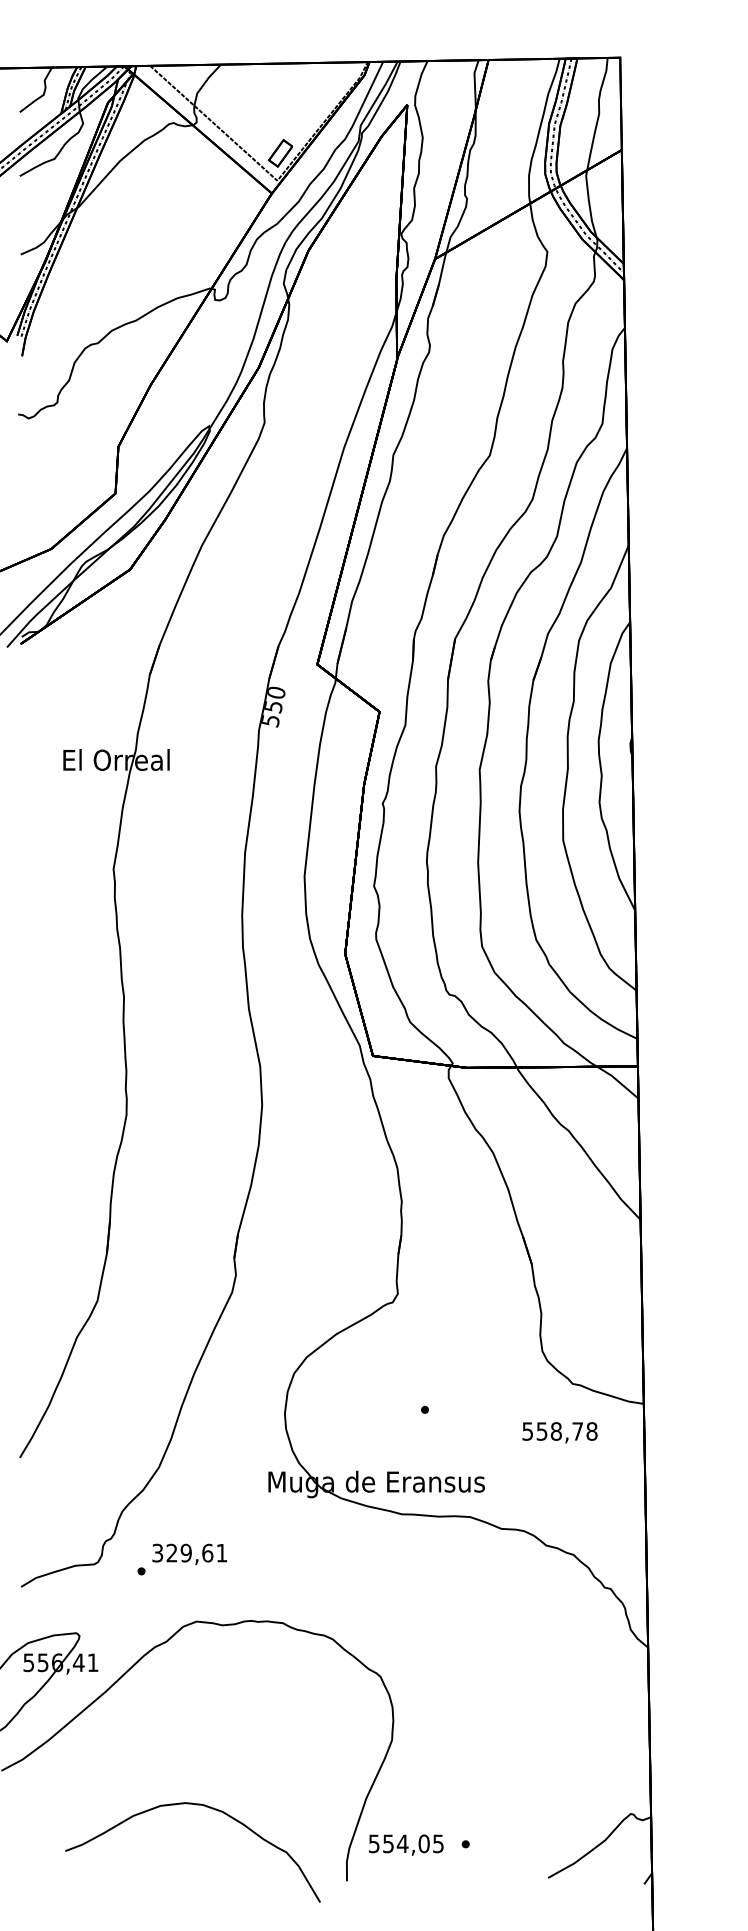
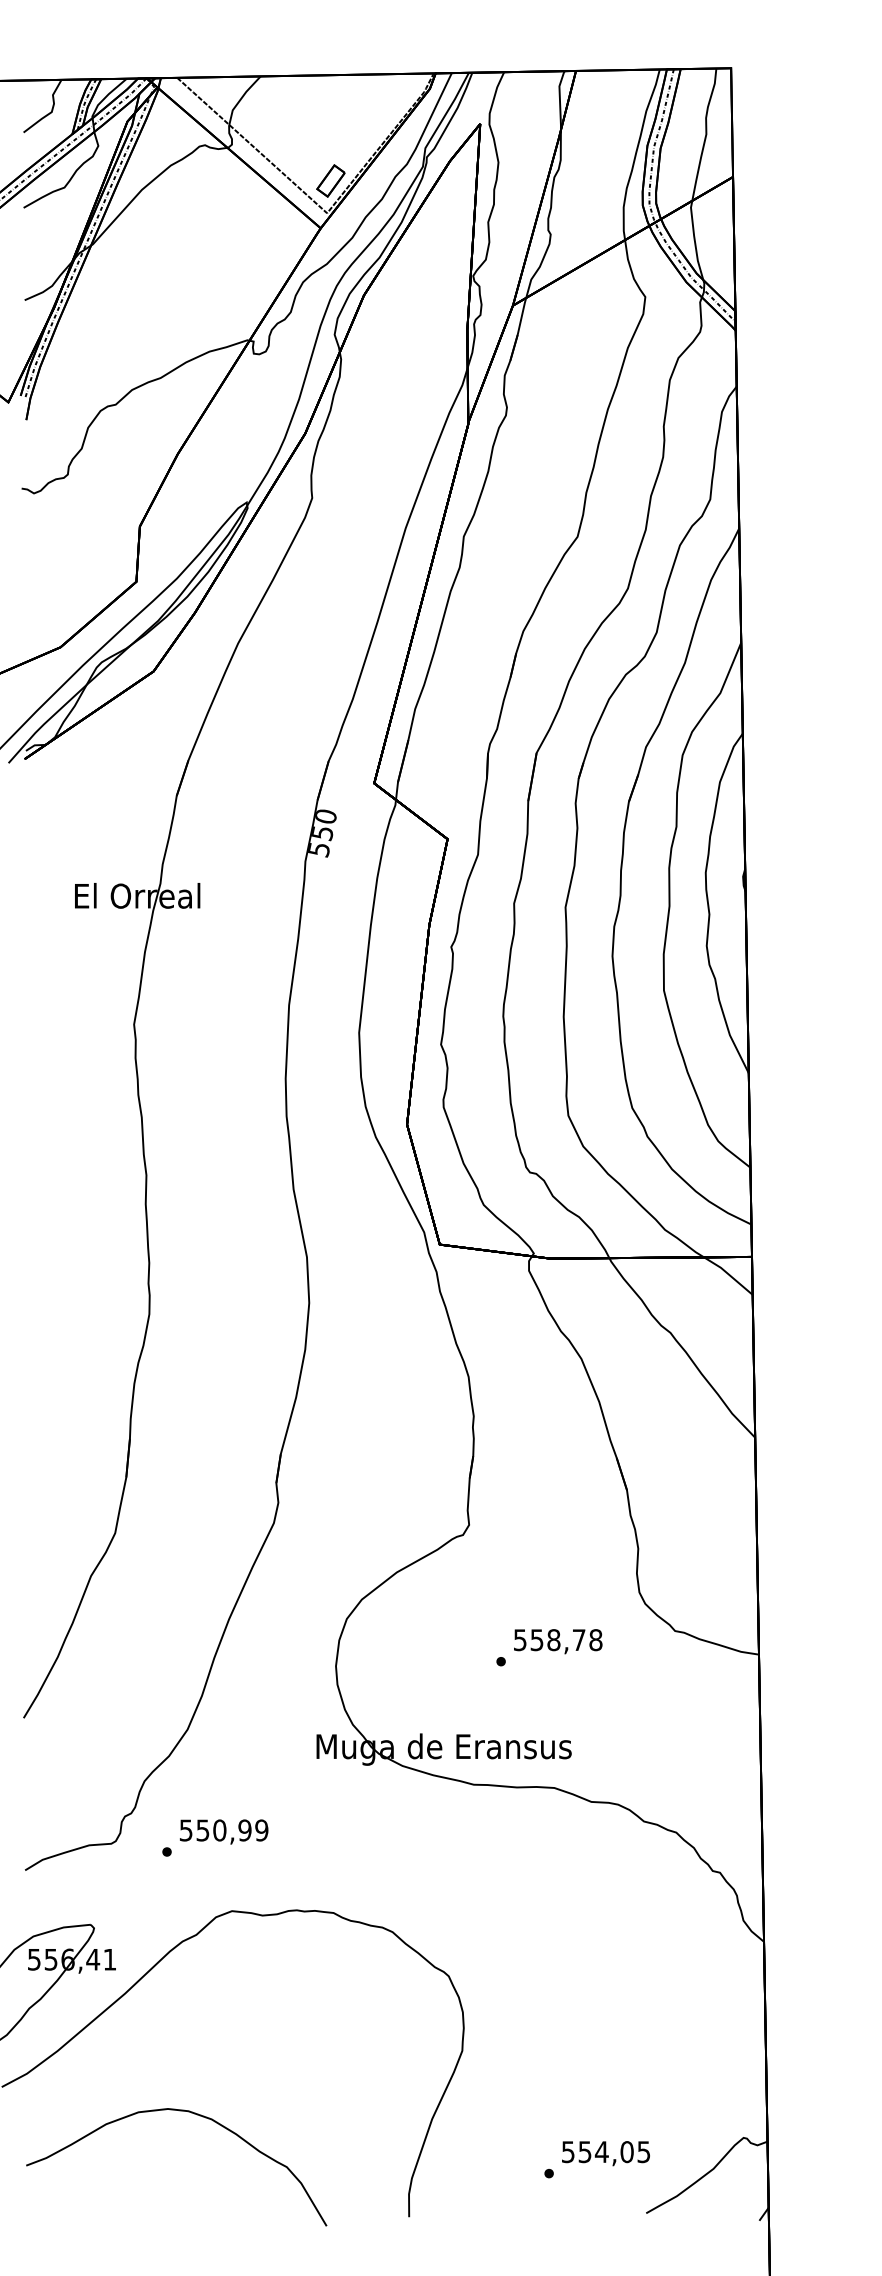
text: (560, 1432) -> (558, 1641), moved
text: (190, 1553) -> (224, 1830), 329,61 -> 550,99
curve: (212, 1809) -> (199, 2116), moved
text: (405, 1845) -> (605, 2153), moved

